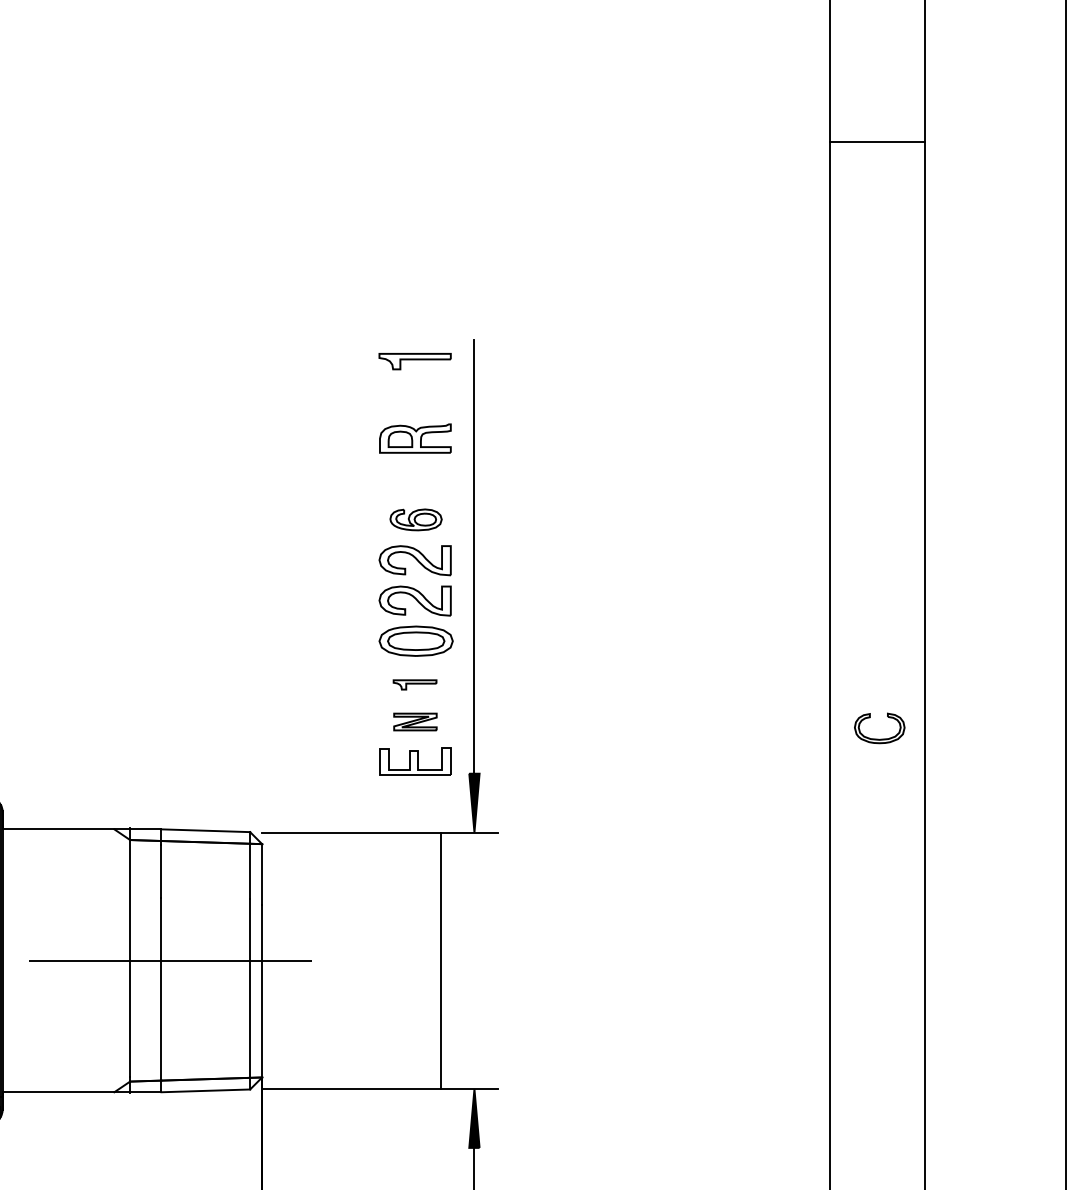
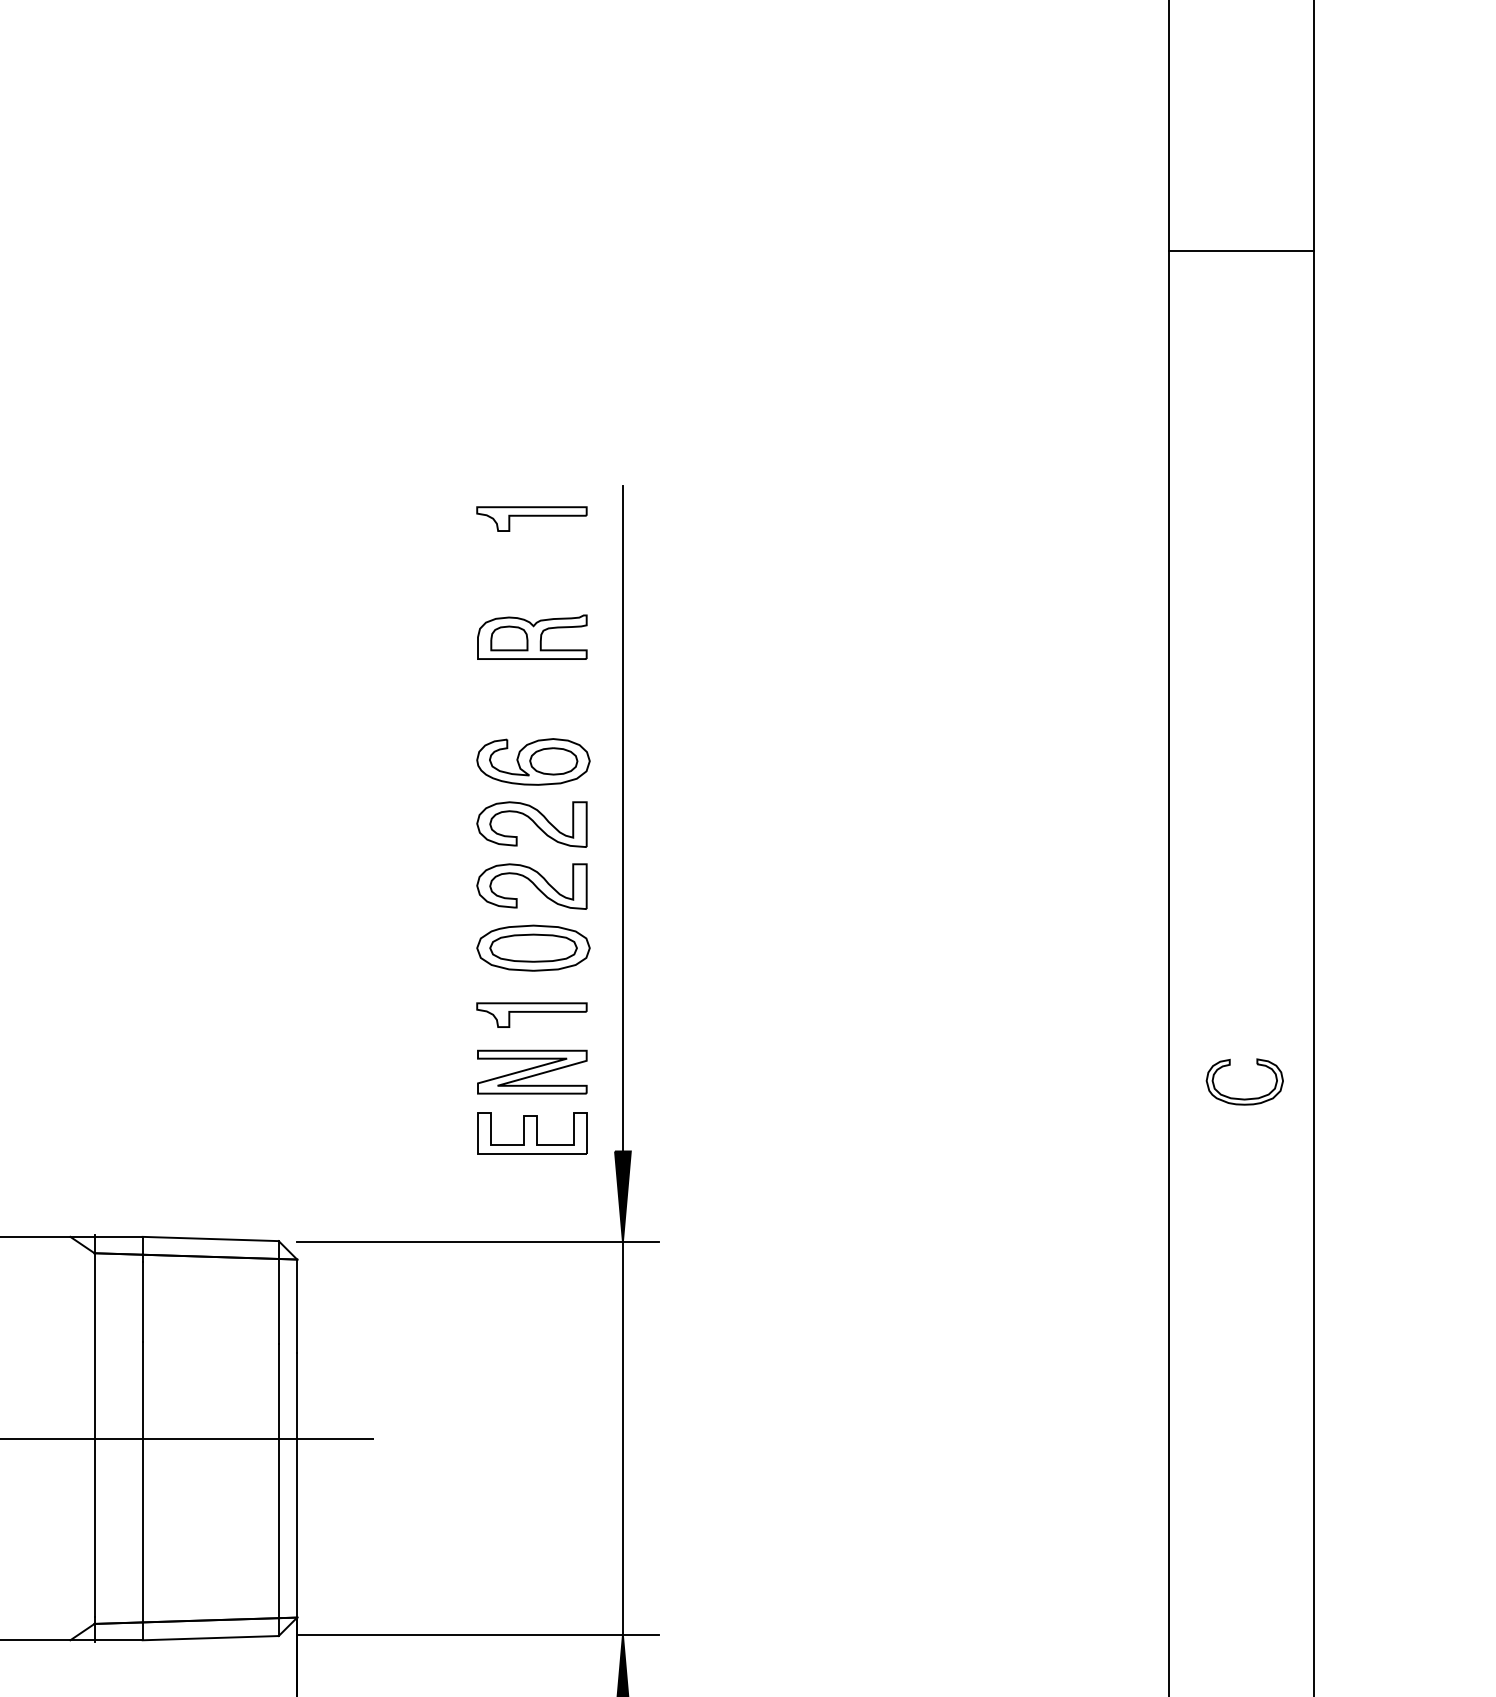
line: (877, 142) -> (1241, 251), moved
part: (415, 519) -> (532, 761), size x1.43
part: (414, 684) -> (530, 1014), size x1.67
part: (415, 721) -> (532, 1071), size x1.67
line: (441, 960) -> (623, 1438), moved

